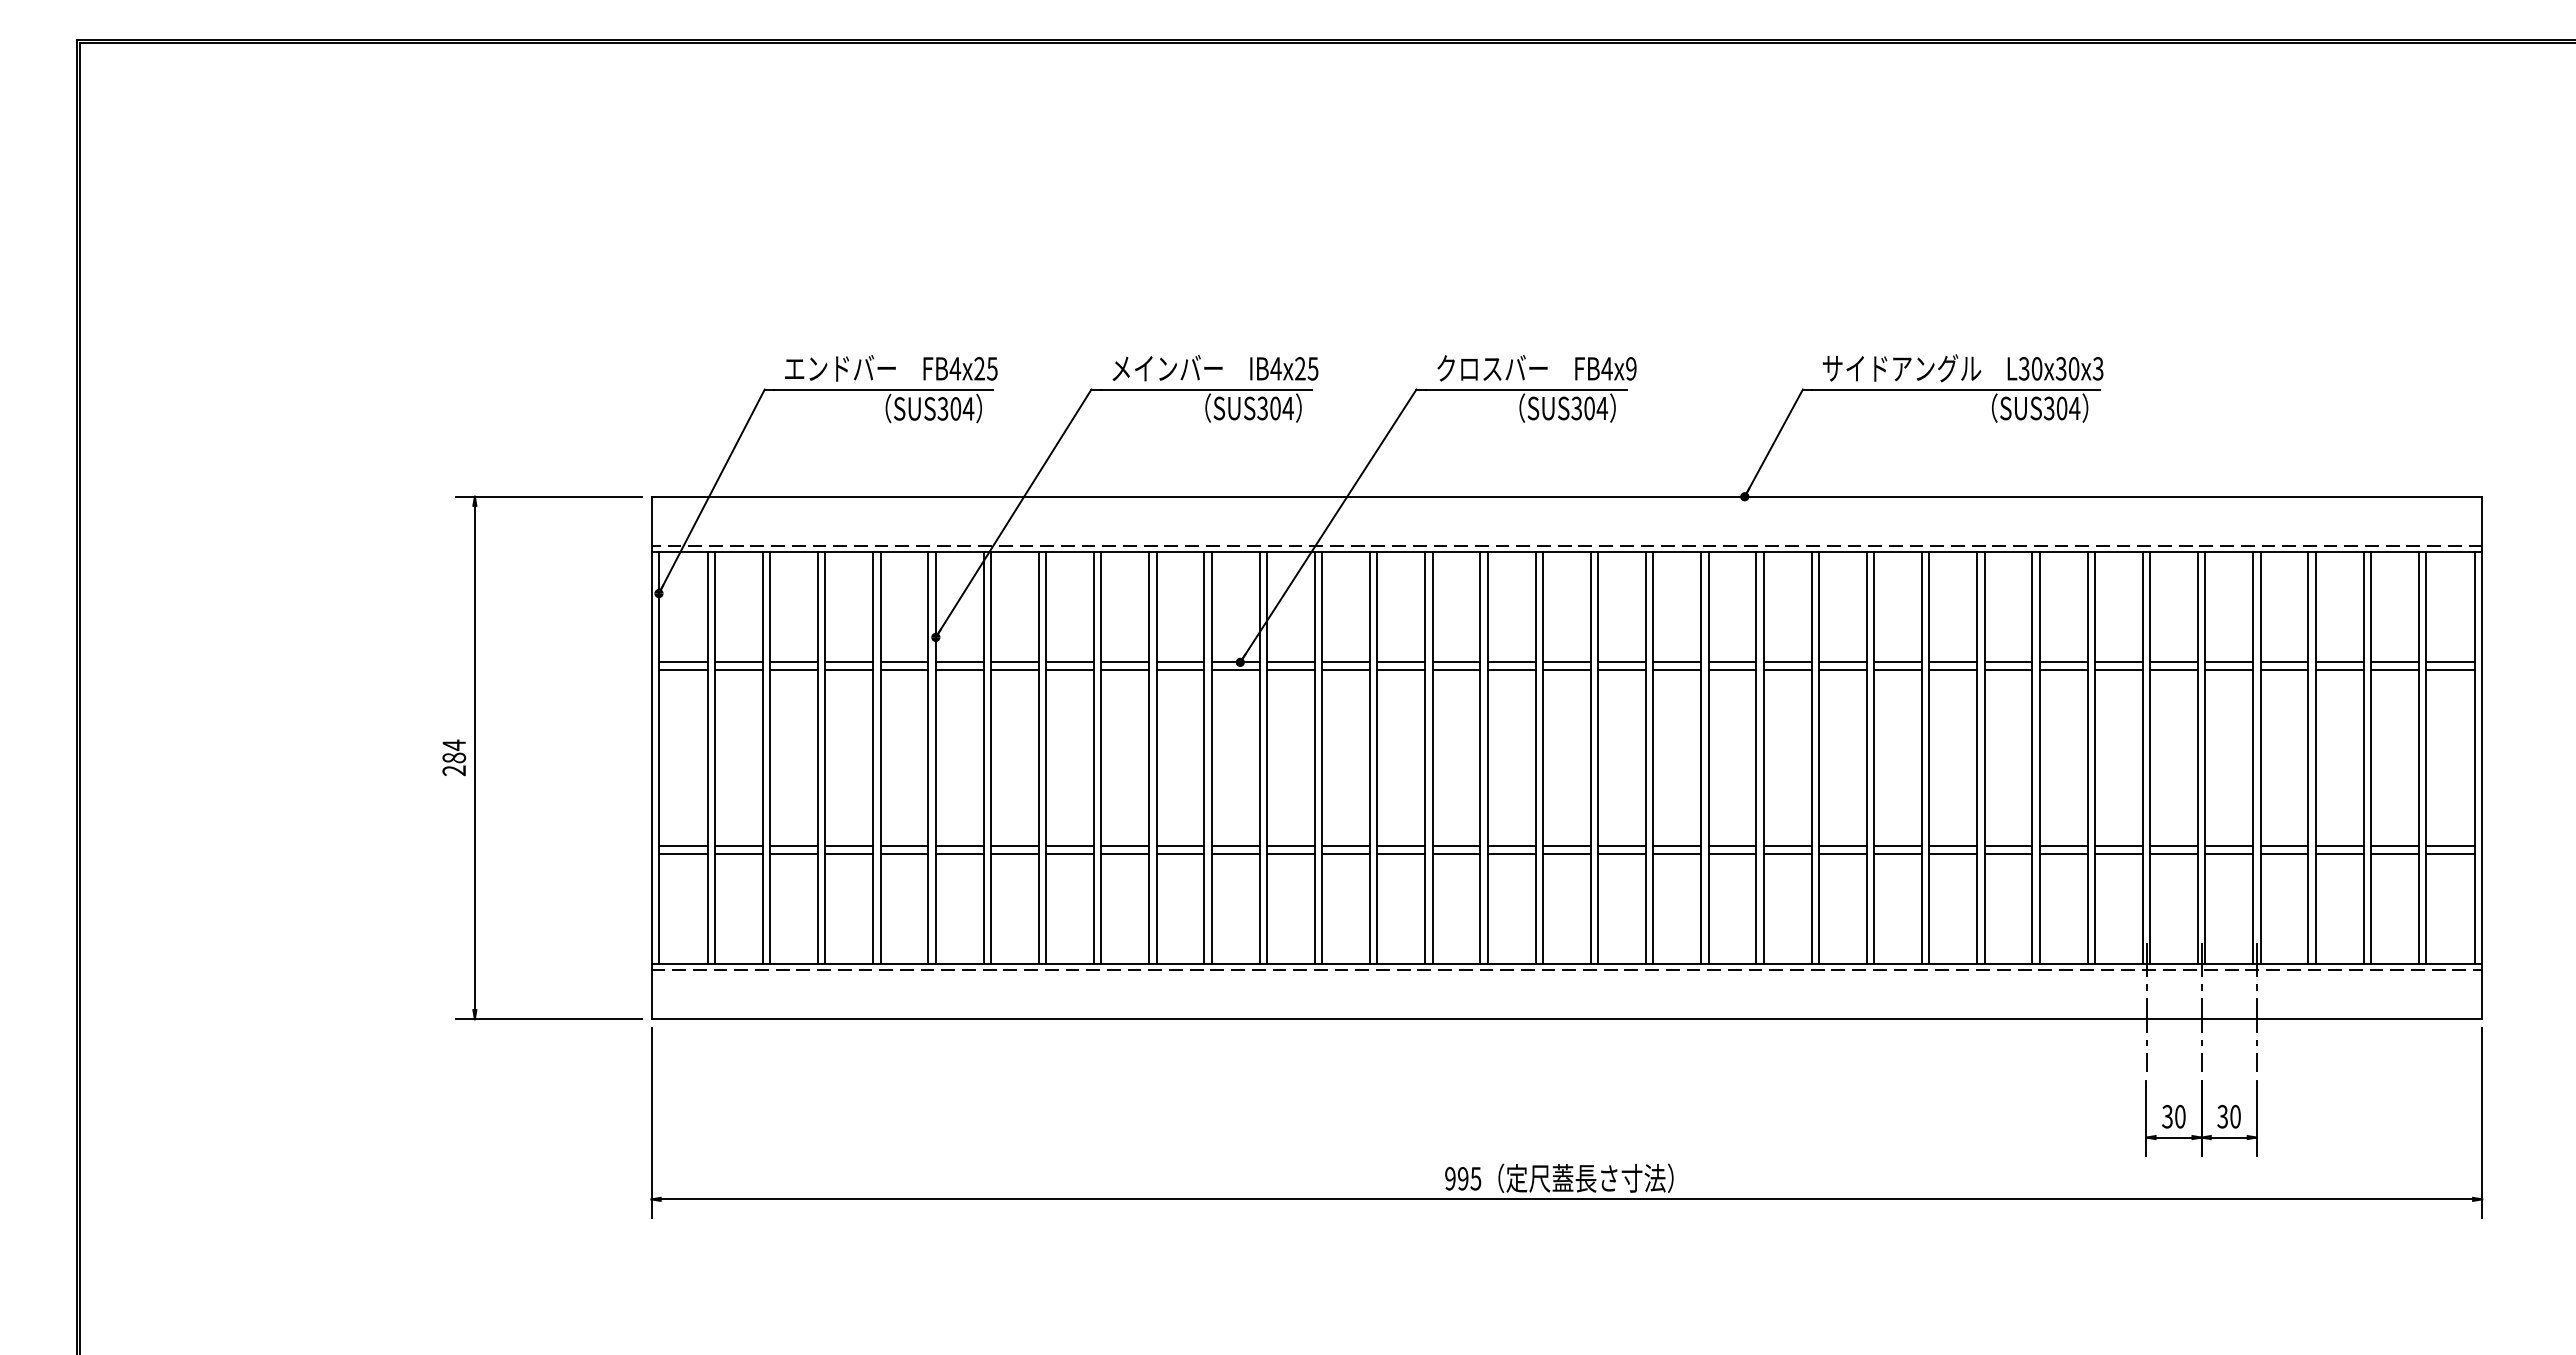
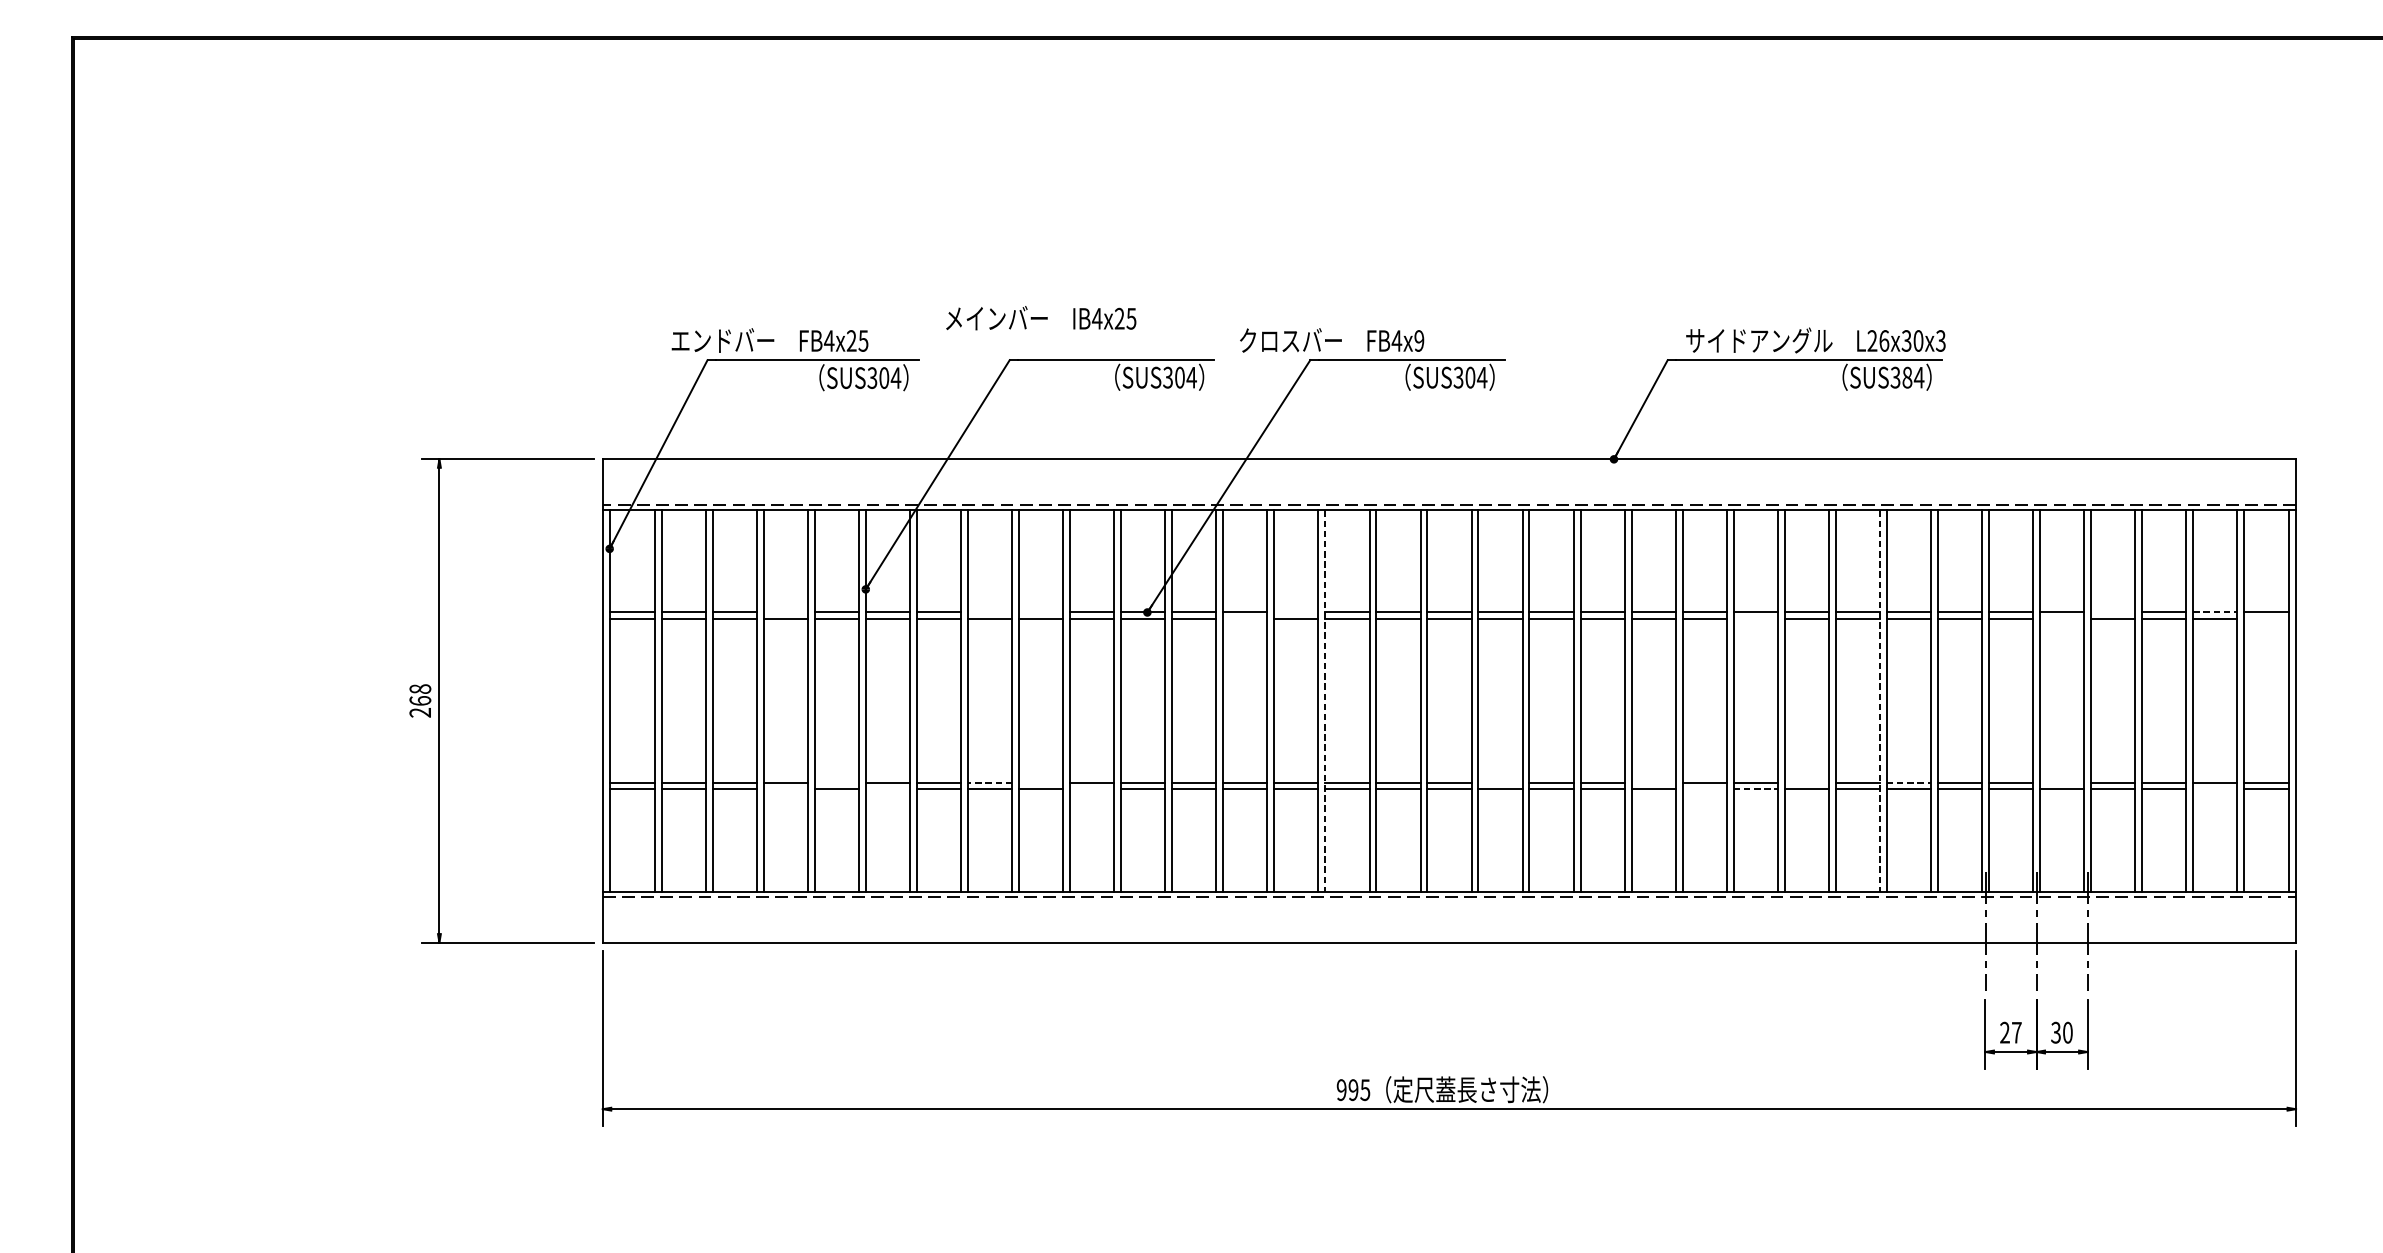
text: (891, 368) -> (770, 340), moved
text: (1215, 368) -> (1041, 318), moved
text: (1536, 368) -> (1331, 340), moved
text: (2030, 368) -> (1878, 340), L30x30x3 -> L26x30x3
text: (2061, 408) -> (1906, 377), SUS304 -> SUS384
line: (849, 662) -> (785, 612), removed
line: (1070, 662) -> (990, 612), removed
line: (1125, 662) -> (1041, 612), removed
line: (1401, 662) -> (1296, 612), removed
line: (2284, 662) -> (2113, 612), removed
line: (2394, 662) -> (2214, 612), solid -> dashed
line: (1346, 669) -> (1245, 619), removed
line: (1898, 669) -> (1756, 619), removed
line: (2229, 669) -> (2062, 619), removed
line: (2450, 669) -> (2266, 619), removed
text: (454, 751) -> (420, 694), 284 -> 268
line: (1432, 758) -> (1325, 701), solid -> dashed
line: (2032, 758) -> (1880, 701), solid -> dashed
line: (904, 846) -> (836, 782), removed
line: (1070, 846) -> (990, 782), solid -> dashed
line: (1125, 846) -> (1041, 782), removed
line: (1622, 846) -> (1500, 782), removed
line: (1787, 846) -> (1653, 782), removed
line: (1953, 846) -> (1807, 782), removed
line: (2063, 846) -> (1908, 782), solid -> dashed
line: (2229, 846) -> (2062, 782), removed
line: (849, 853) -> (785, 789), removed
line: (959, 853) -> (887, 789), removed
line: (1180, 853) -> (1092, 789), removed
line: (1842, 853) -> (1704, 789), removed
line: (1898, 853) -> (1756, 789), solid -> dashed
line: (2394, 853) -> (2214, 789), removed
text: (2173, 1116) -> (2010, 1032), 30 -> 27

